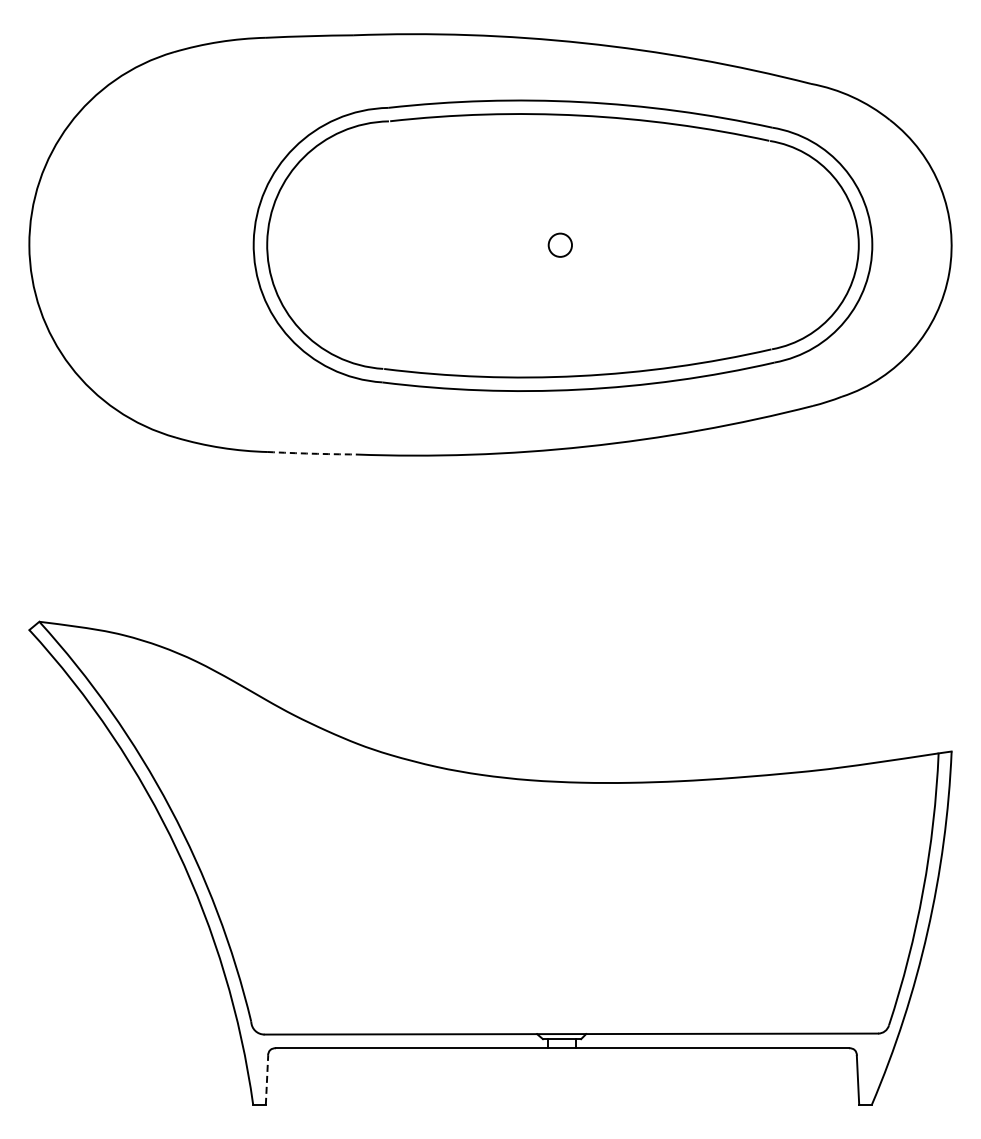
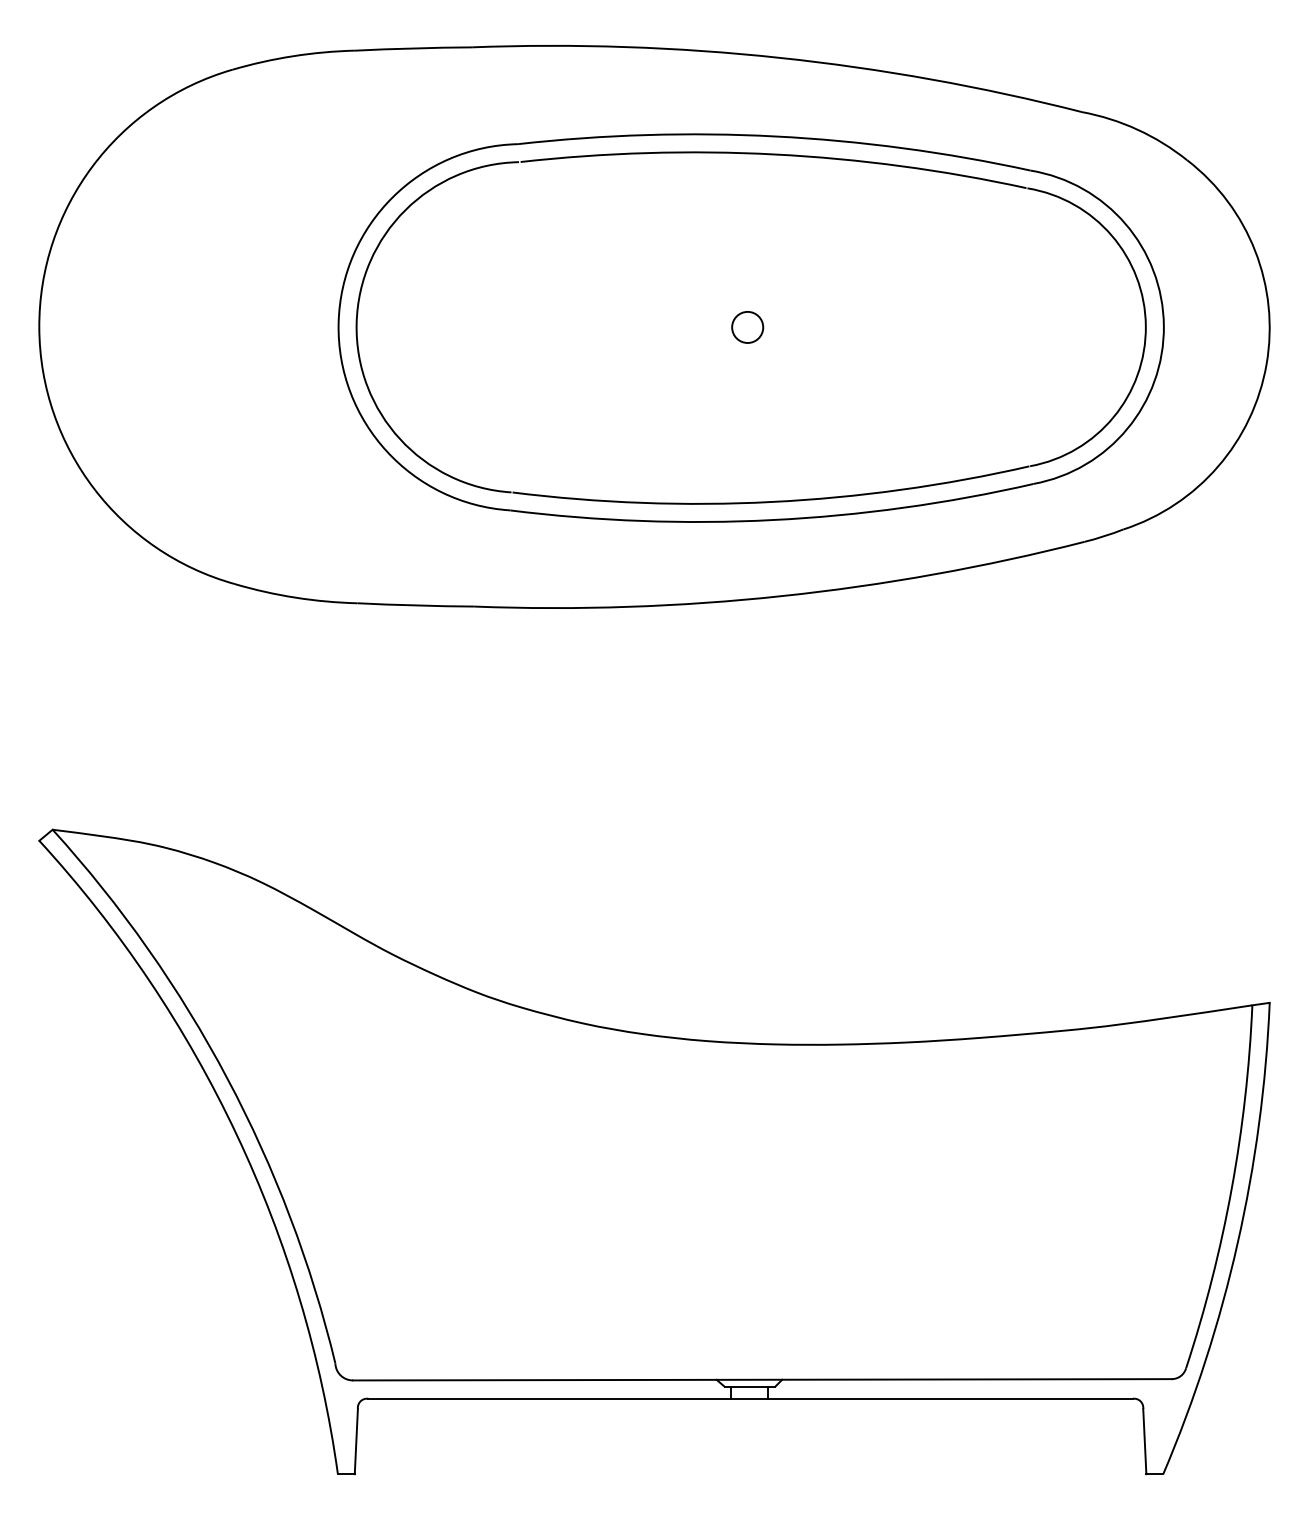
arc: (311, 453) -> (415, 605), dashed -> solid
line: (267, 1080) -> (356, 1441), dashed -> solid

